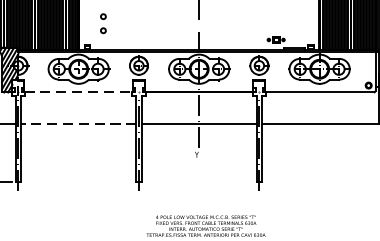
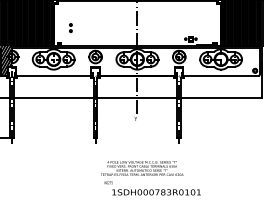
part: (102, 24) -> (70, 28), size x0.62
line: (79, 92) -> (54, 75), dashed -> solid
line: (78, 123) -> (53, 97), dashed -> solid

